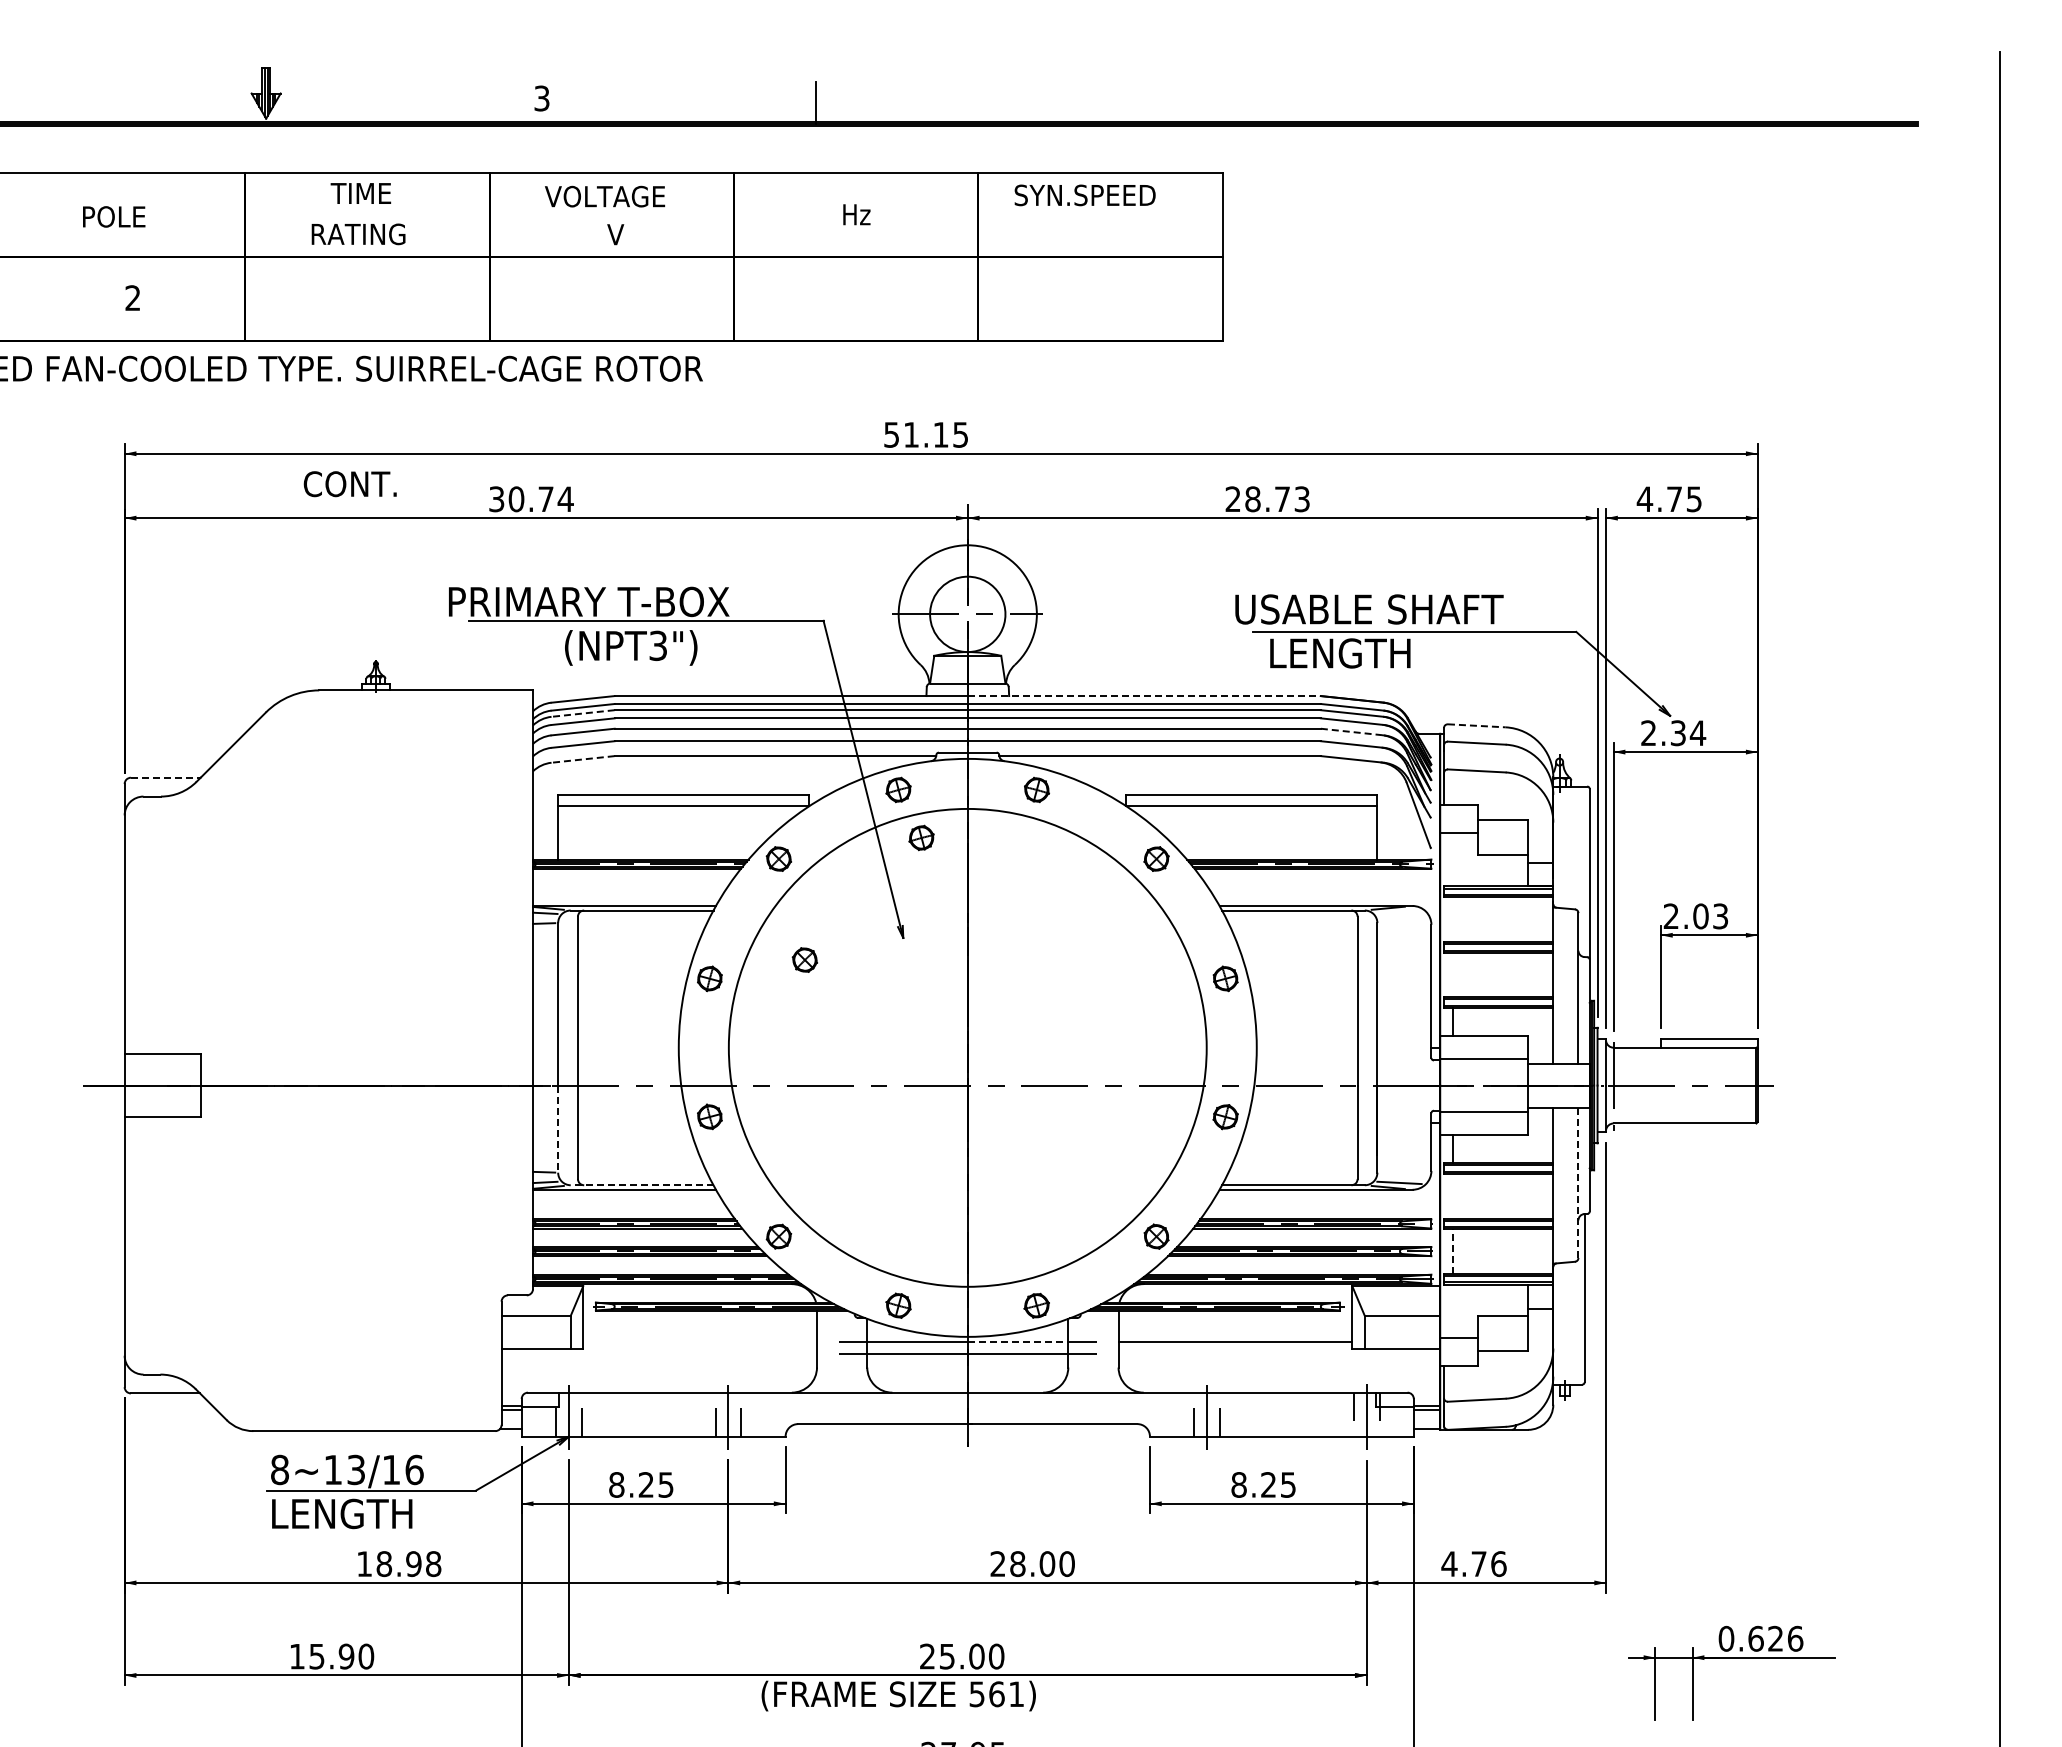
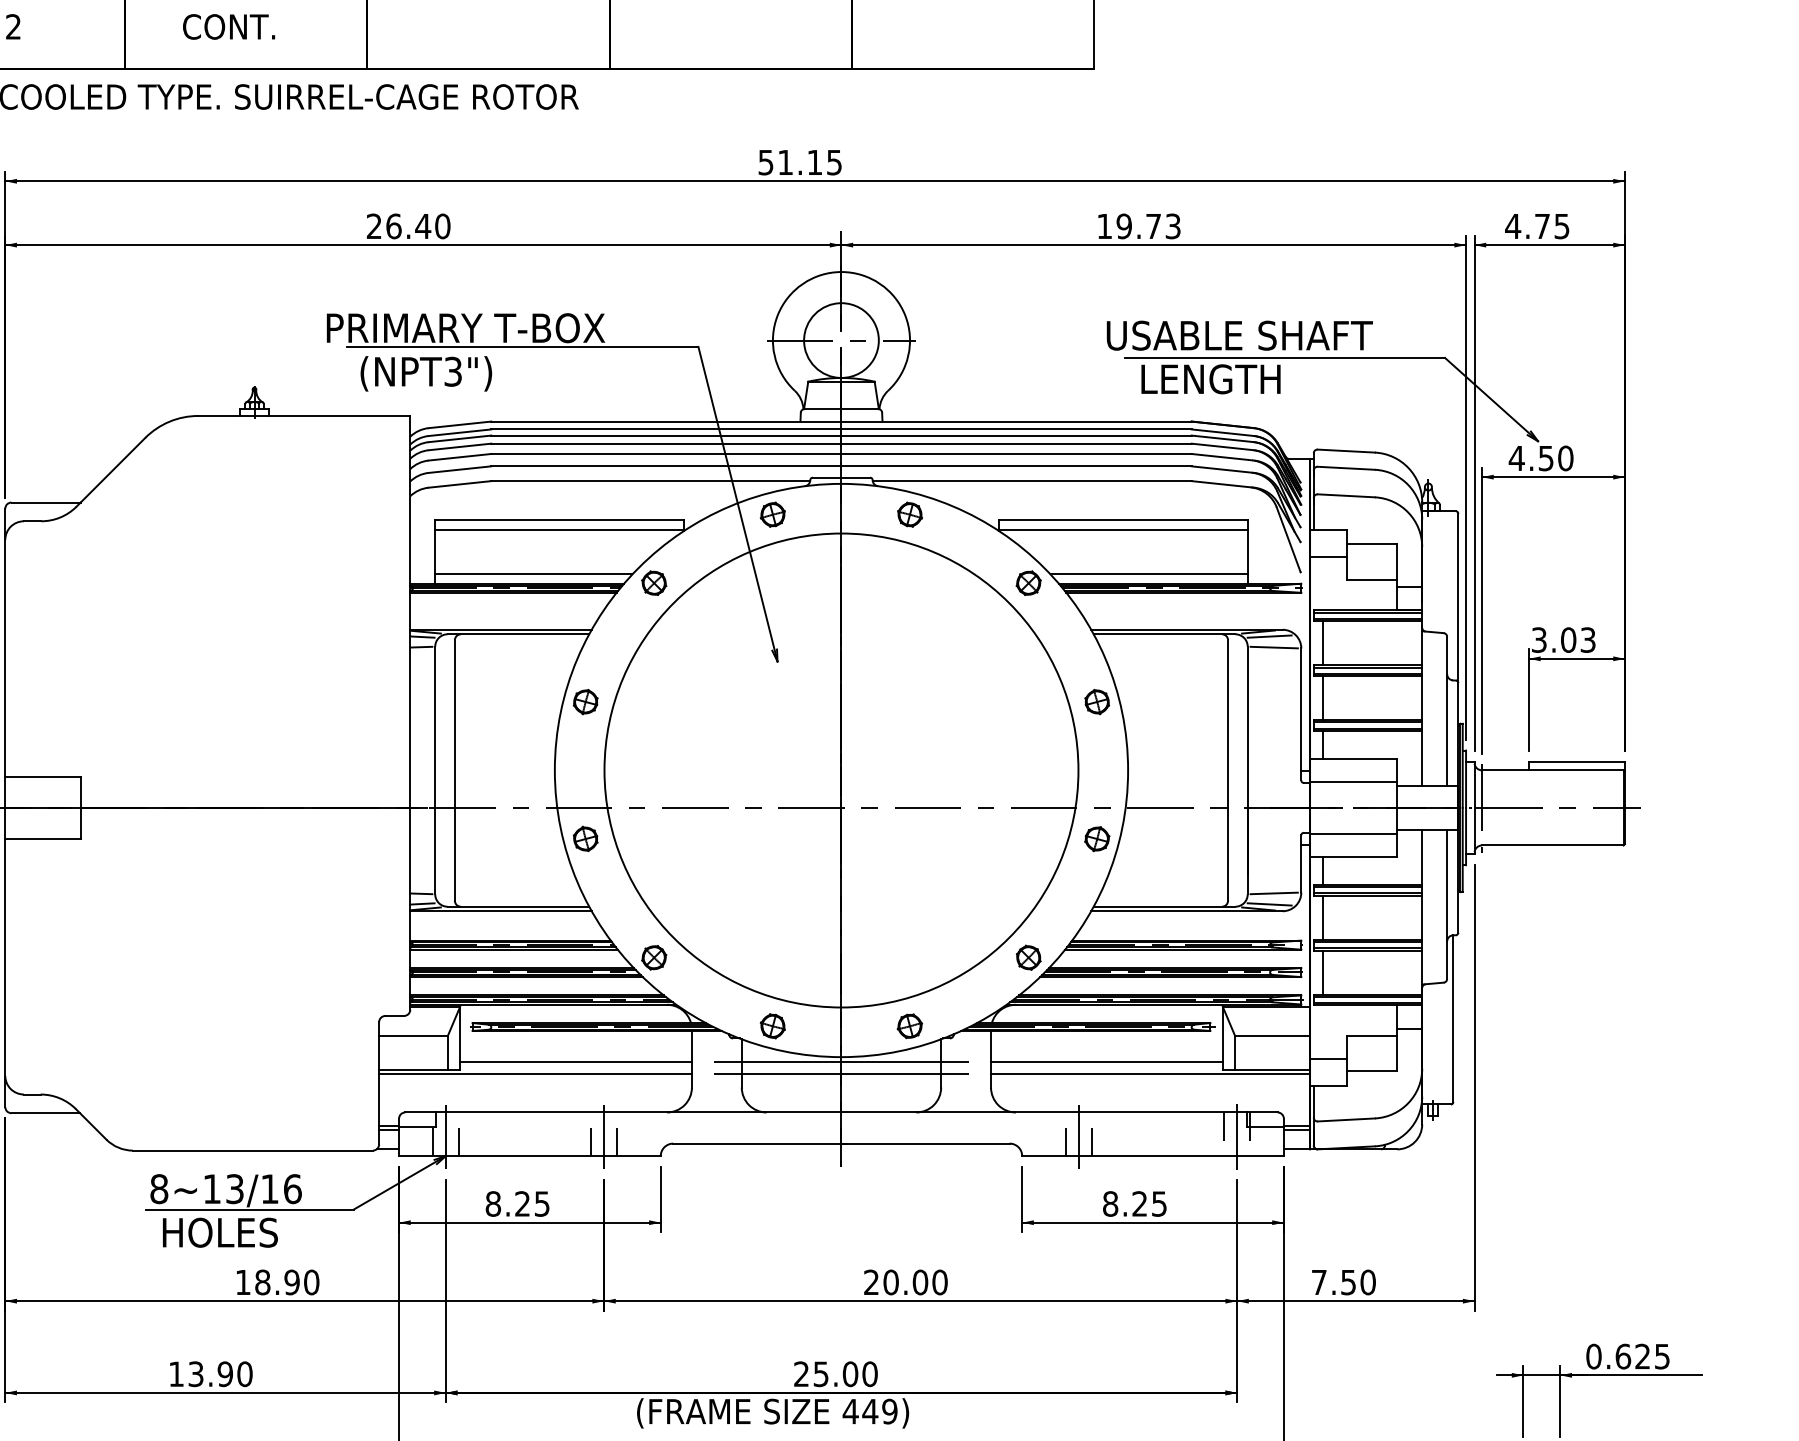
text: (349, 484) -> (228, 27), moved
text: (531, 499) -> (408, 226), 30.74 -> 26.40
text: (1242, 499) -> (1113, 226), 28.73 -> 19.73
text: (631, 647) -> (426, 373), moved
line: (1144, 696) -> (1016, 422), dashed -> solid
line: (583, 713) -> (460, 438), dashed -> solid
line: (1476, 725) -> (1346, 450), dashed -> solid
line: (1351, 731) -> (1222, 456), dashed -> solid
text: (1673, 733) -> (1541, 458), 2.34 -> 4.50
line: (583, 759) -> (460, 484), dashed -> solid
line: (165, 777) -> (45, 502), dashed -> solid
part: (921, 837) -> (795, 561), removed
line: (657, 850) -> (533, 574), added
line: (1277, 850) -> (1148, 574), added
line: (1399, 912) -> (1269, 636), added
text: (1670, 916) -> (1538, 640), 2.03 -> 3.03
line: (1452, 919) -> (1322, 643), added
line: (1403, 923) -> (1273, 647), added
part: (804, 959) -> (679, 682), removed
line: (1452, 974) -> (1322, 697), added
line: (558, 1129) -> (435, 851), dashed -> solid
line: (1403, 1171) -> (1273, 893), added
line: (1578, 1183) -> (1447, 905), dashed -> solid
line: (641, 1185) -> (517, 906), dashed -> solid
line: (1452, 1196) -> (1322, 917), added
line: (1452, 1251) -> (1322, 972), dashed -> solid
line: (700, 1341) -> (576, 1061), added
line: (1018, 1341) -> (891, 1061), dashed -> solid
line: (659, 1353) -> (535, 1073), added
line: (1279, 1353) -> (1150, 1073), added
text: (342, 1513) -> (221, 1232), LENGTH -> HOLES
text: (433, 1563) -> (311, 1281), 18.98 -> 18.90
text: (1017, 1563) -> (890, 1281), 28.00 -> 20.00
text: (1473, 1564) -> (1343, 1282), 4.76 -> 7.50
text: (1795, 1638) -> (1662, 1356), 0.626 -> 0.625
text: (317, 1655) -> (196, 1373), 15.90 -> 13.90
text: (996, 1694) -> (869, 1411), 561) -> 449)

